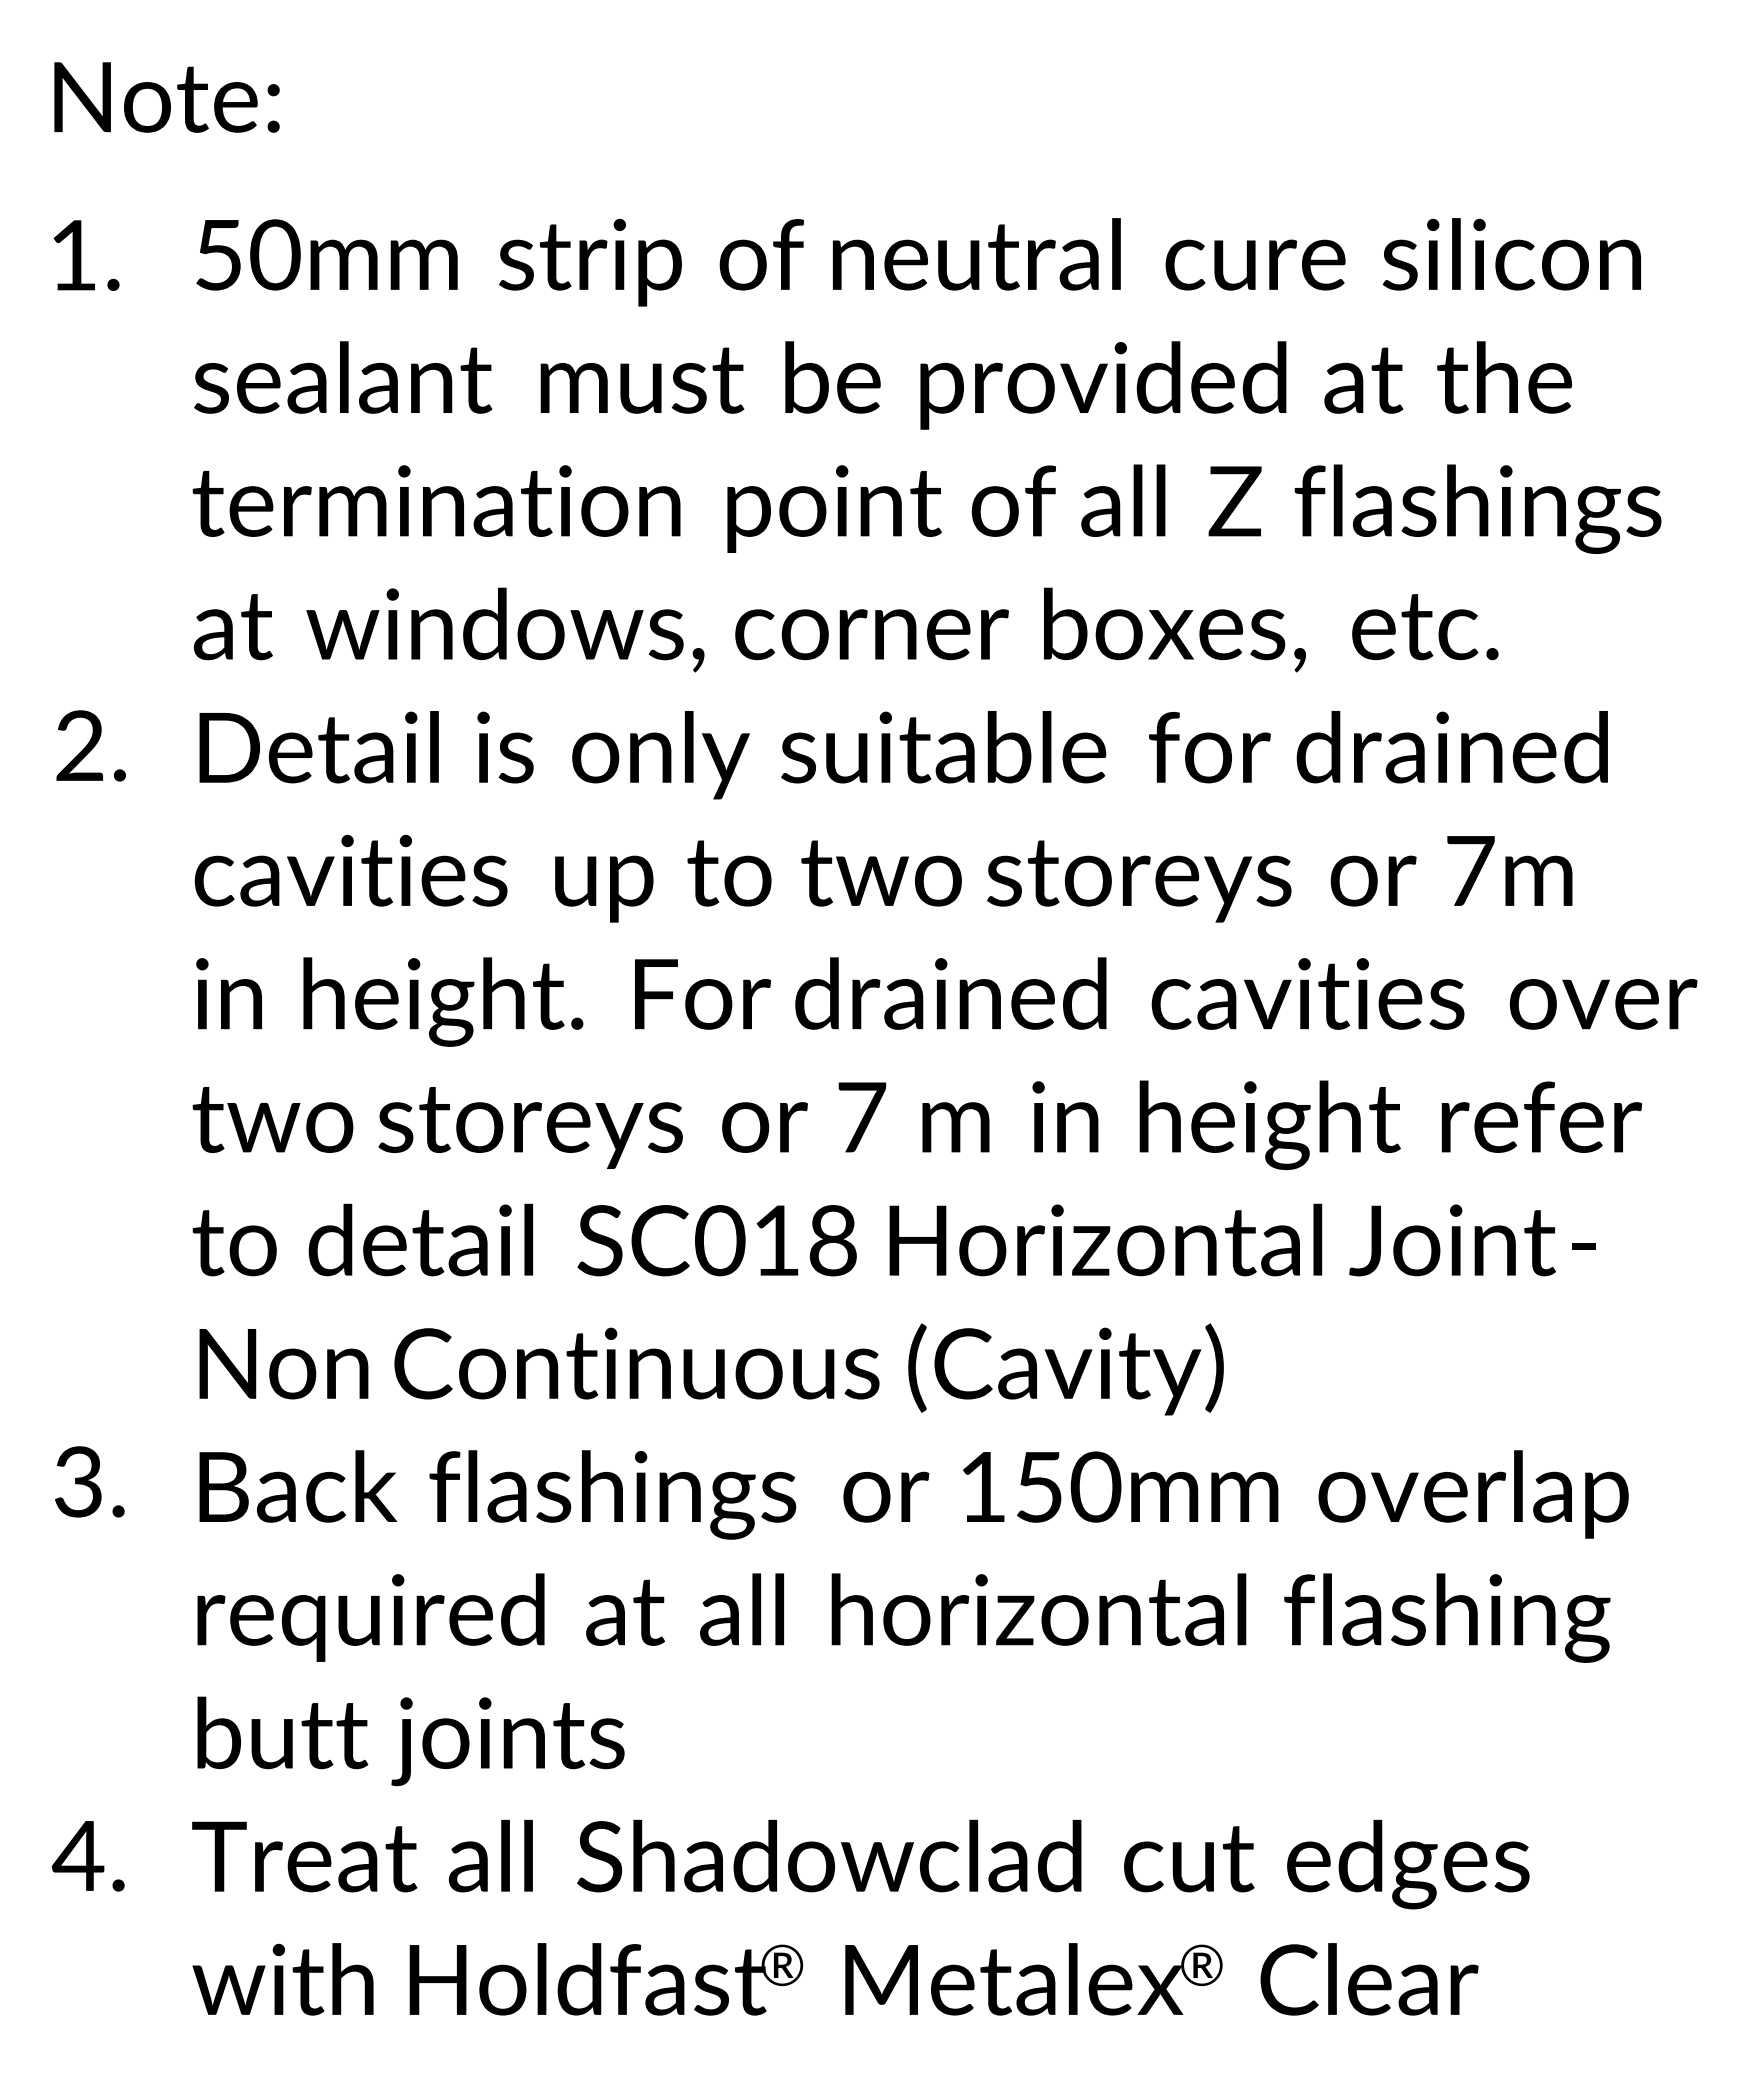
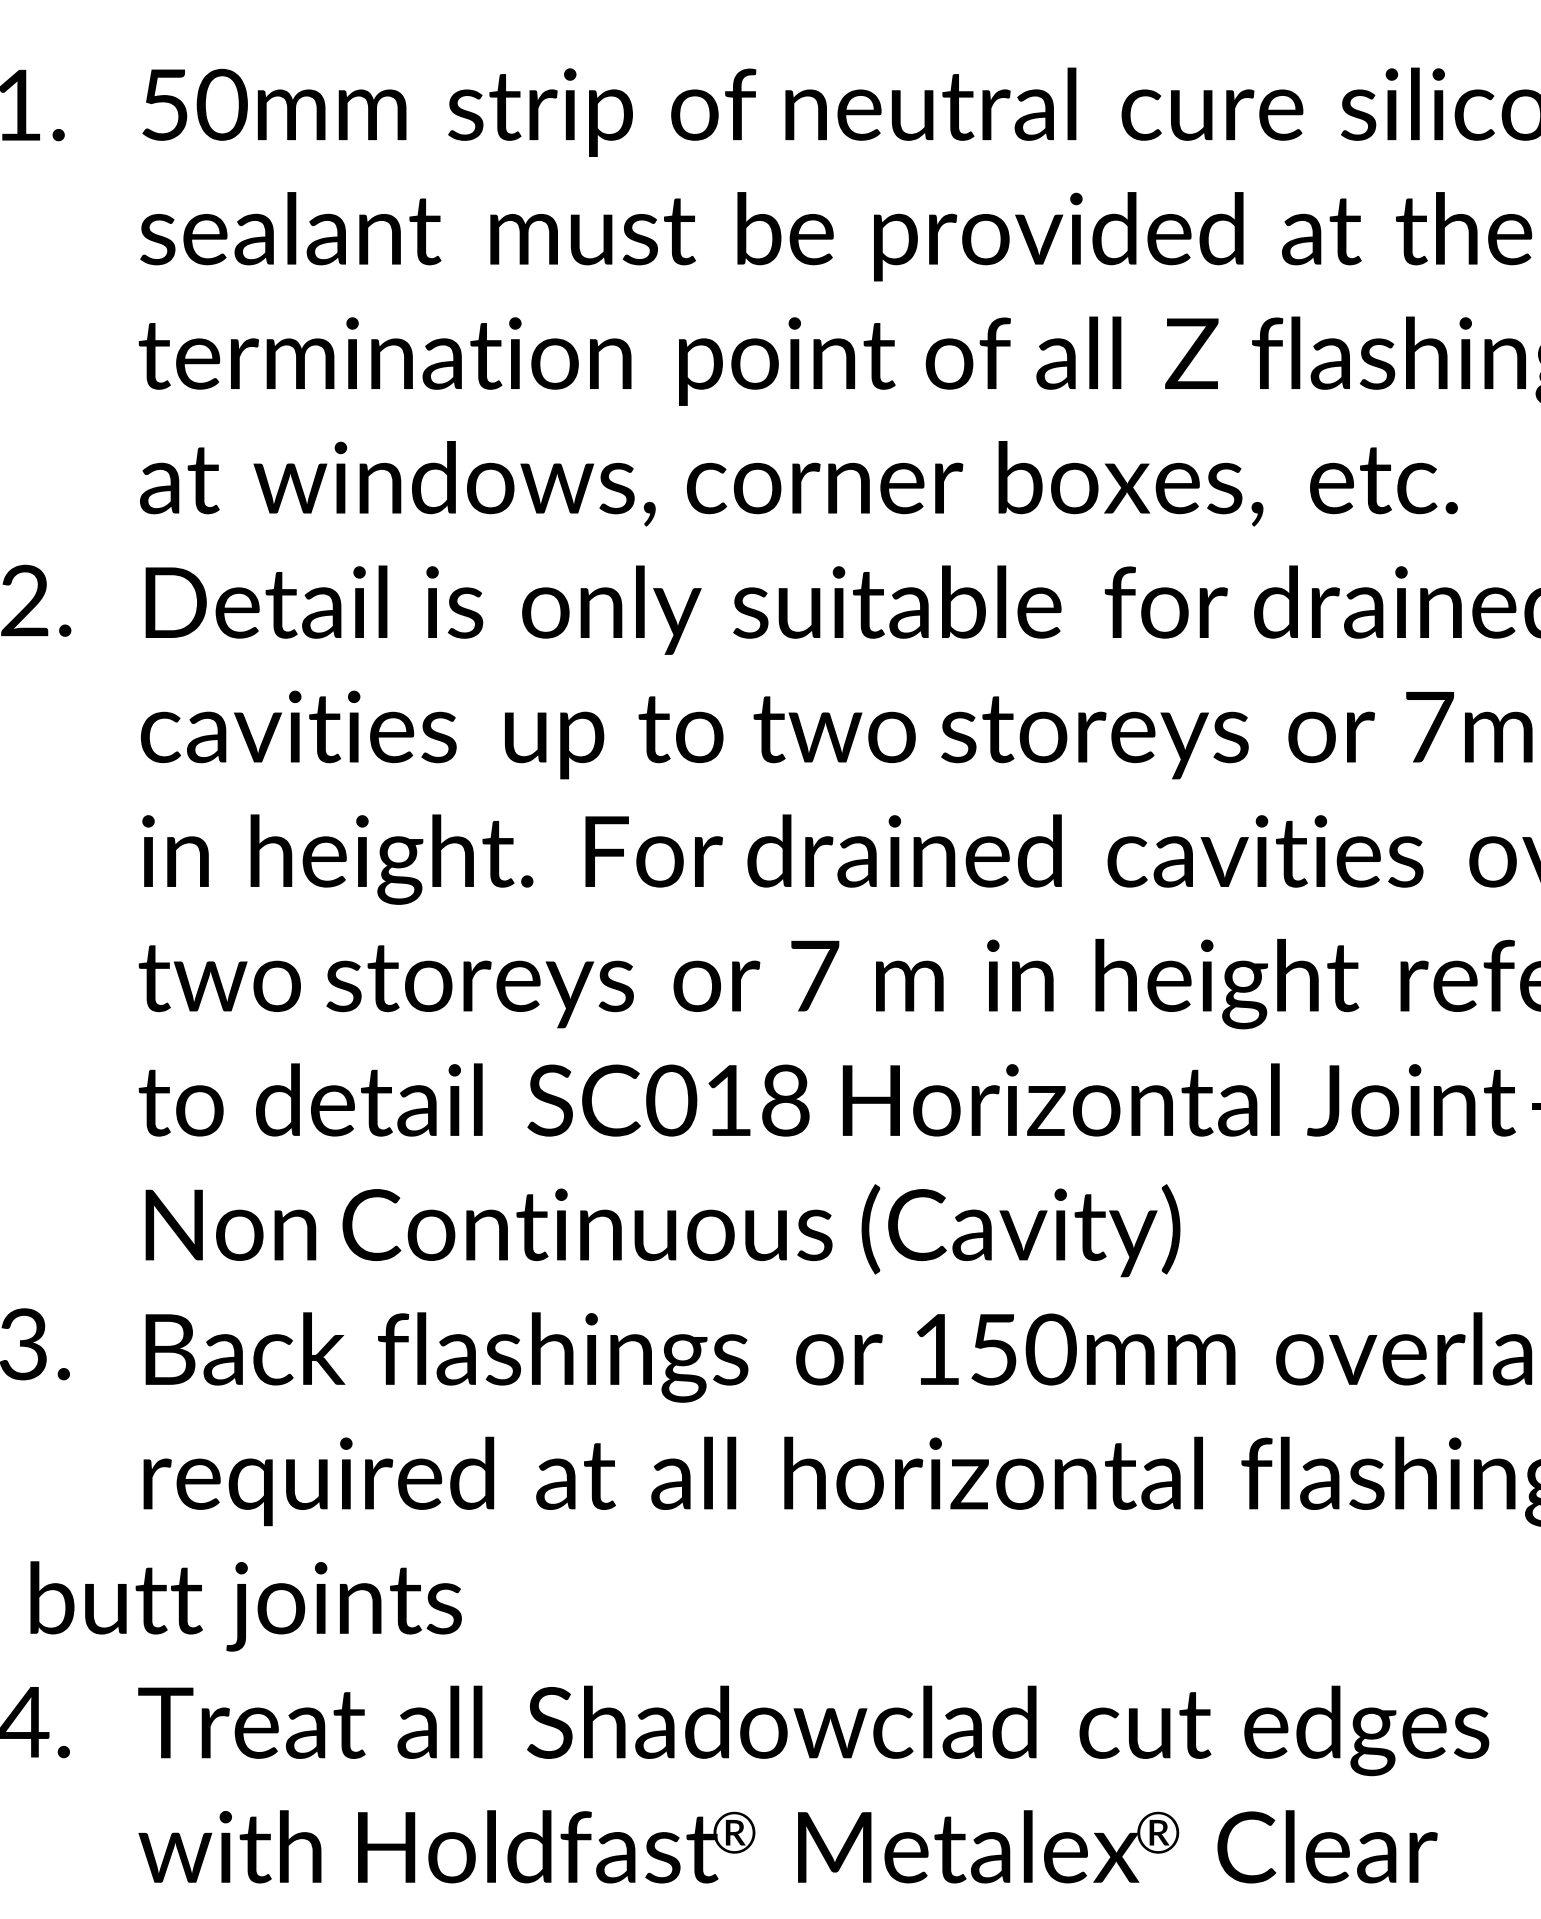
text: (410, 1741) -> (245, 1606), moved

